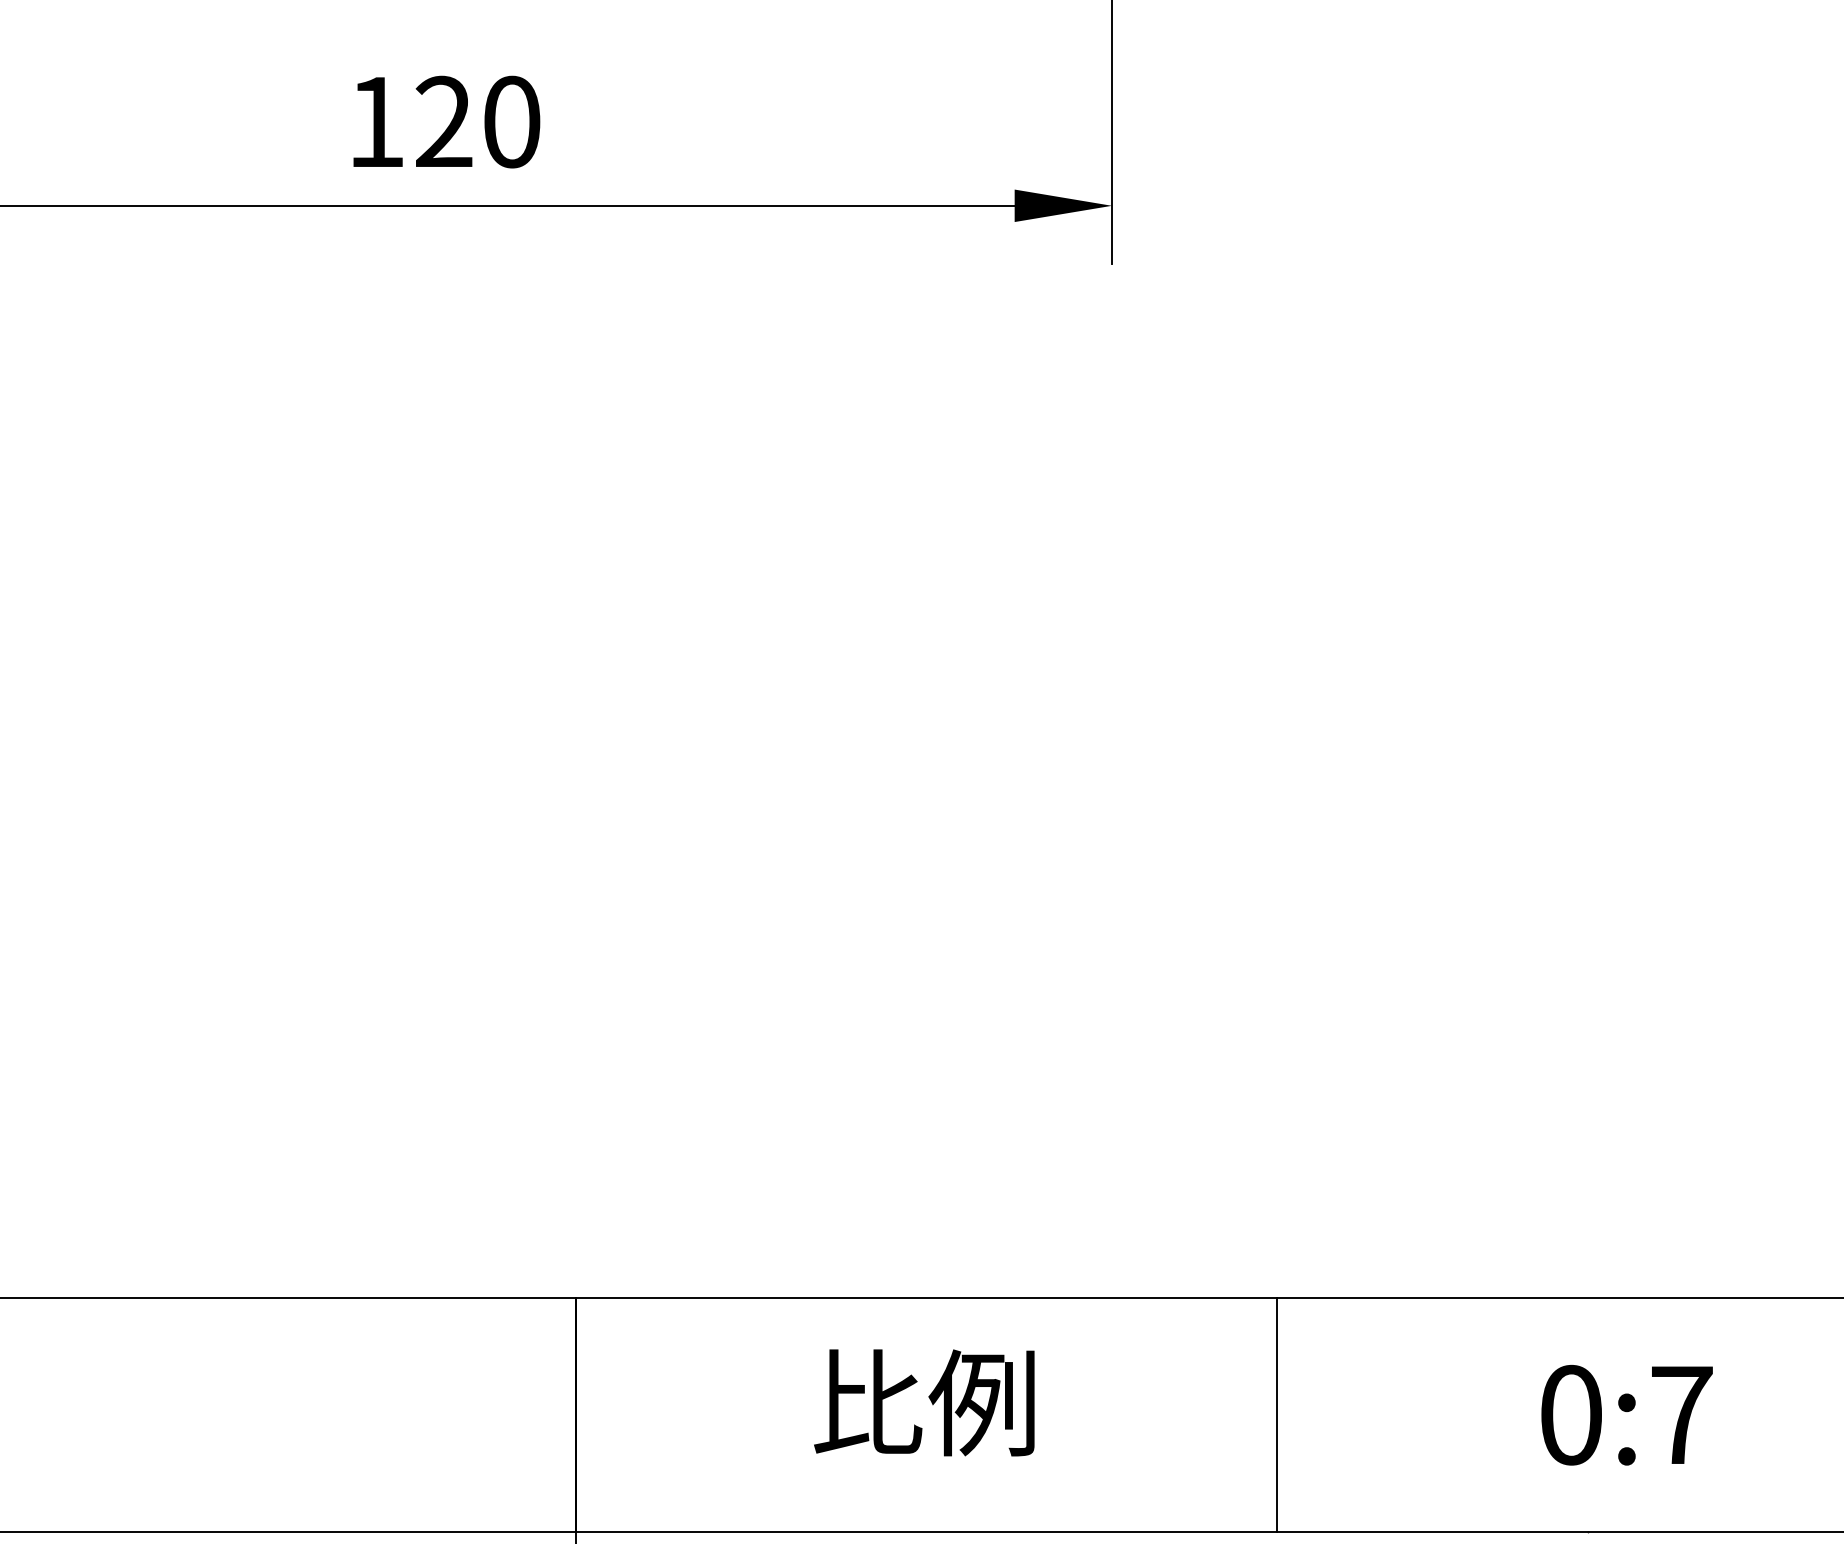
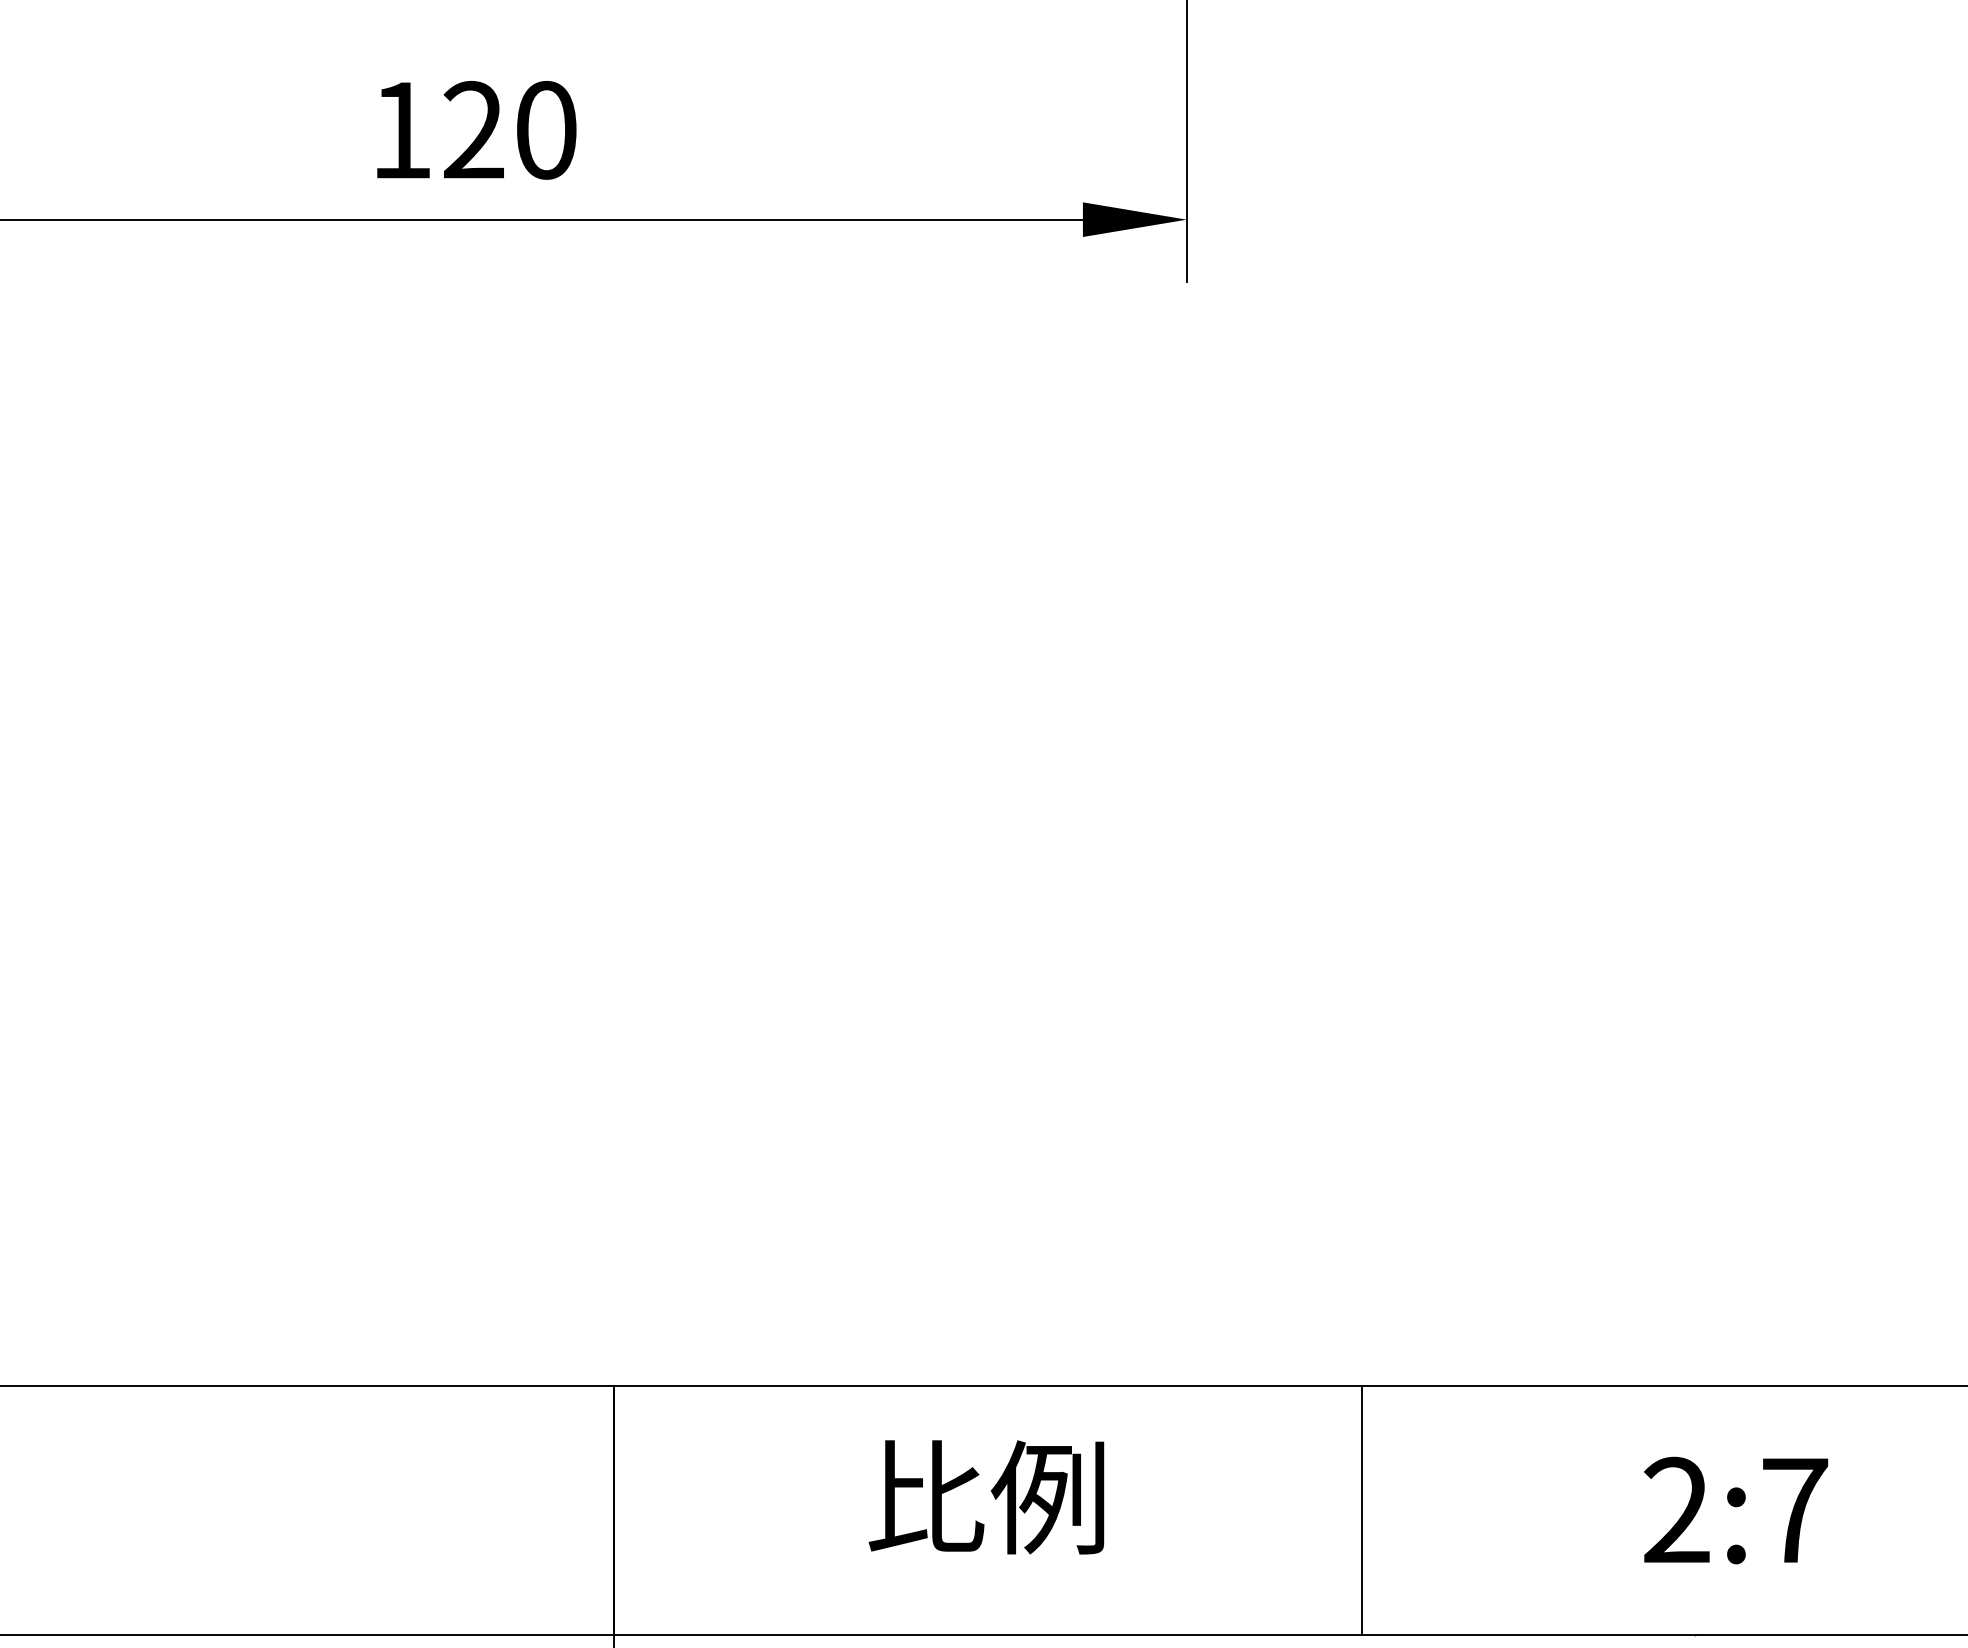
text: (1570, 1415) -> (1676, 1510), 0:7 -> 2:7

